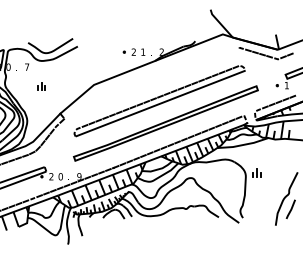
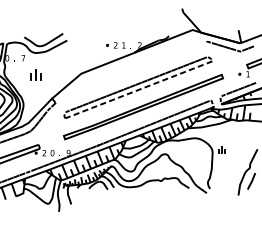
part: (41, 86) -> (35, 75), size x1.6
line: (160, 103) -> (138, 89), solid -> dashed

